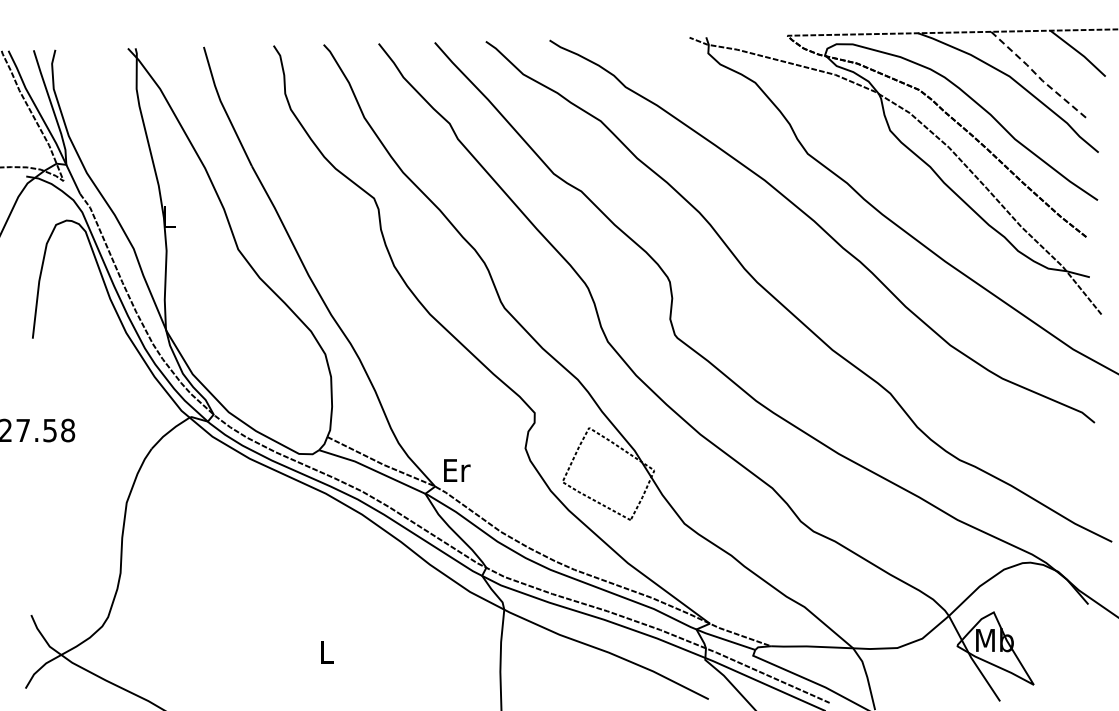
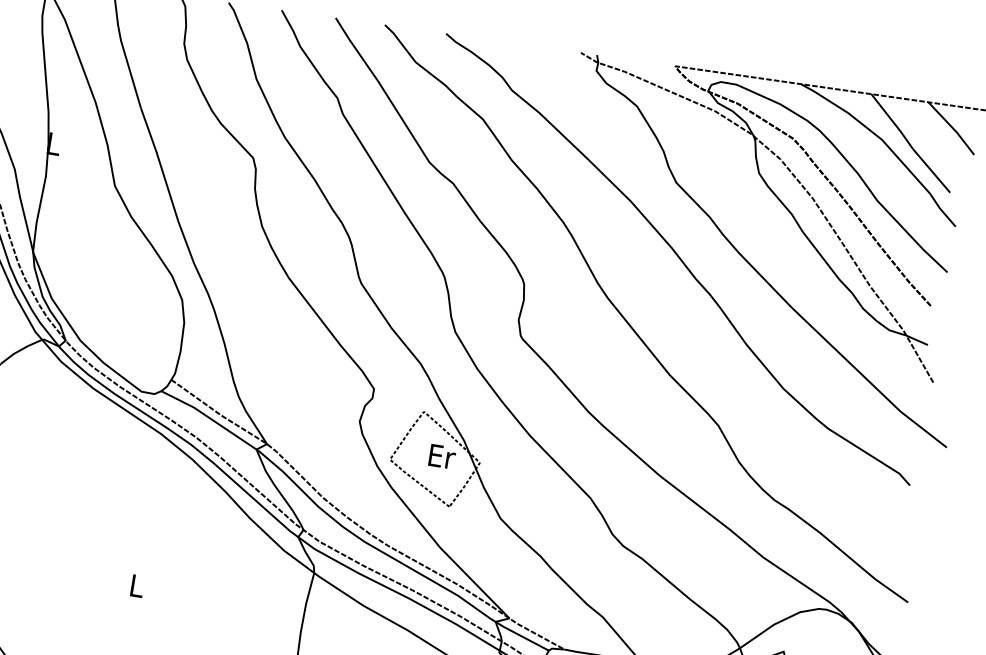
line: (1038, 76) -> (909, 144), dashed -> solid
text: (457, 470) -> (442, 456), moved

